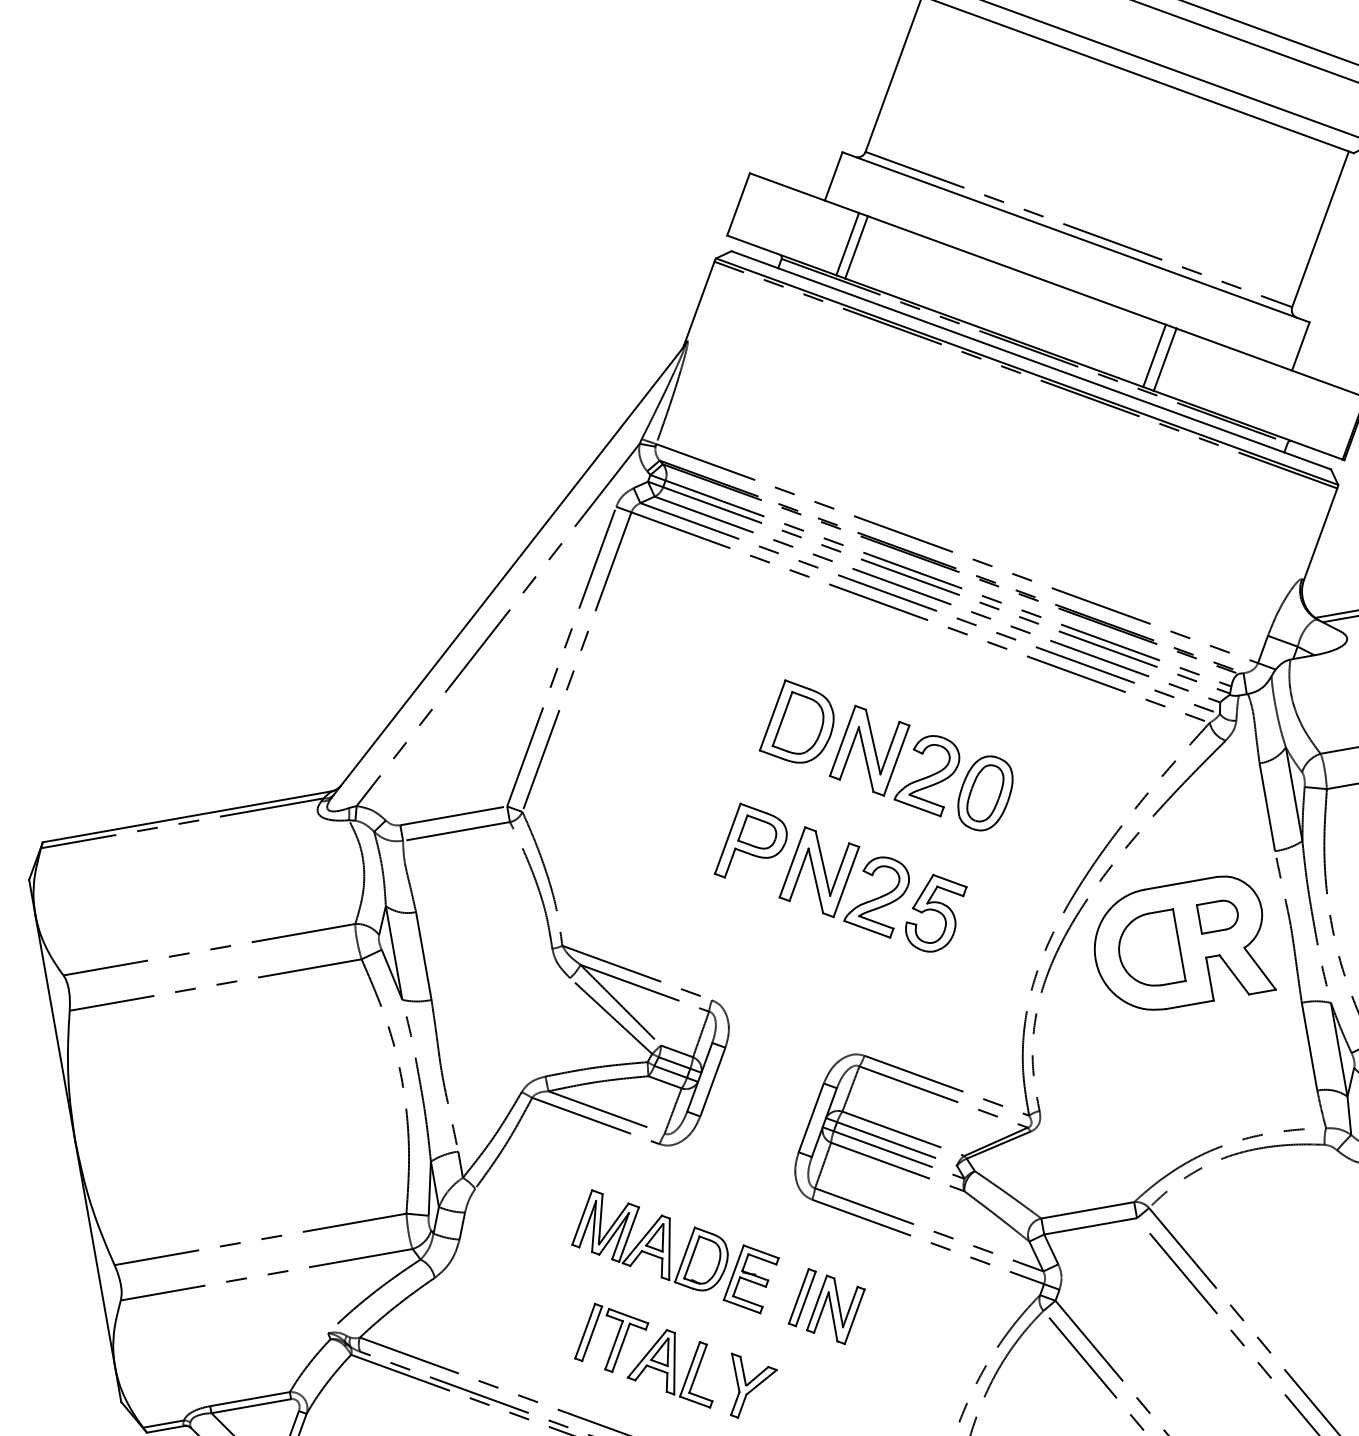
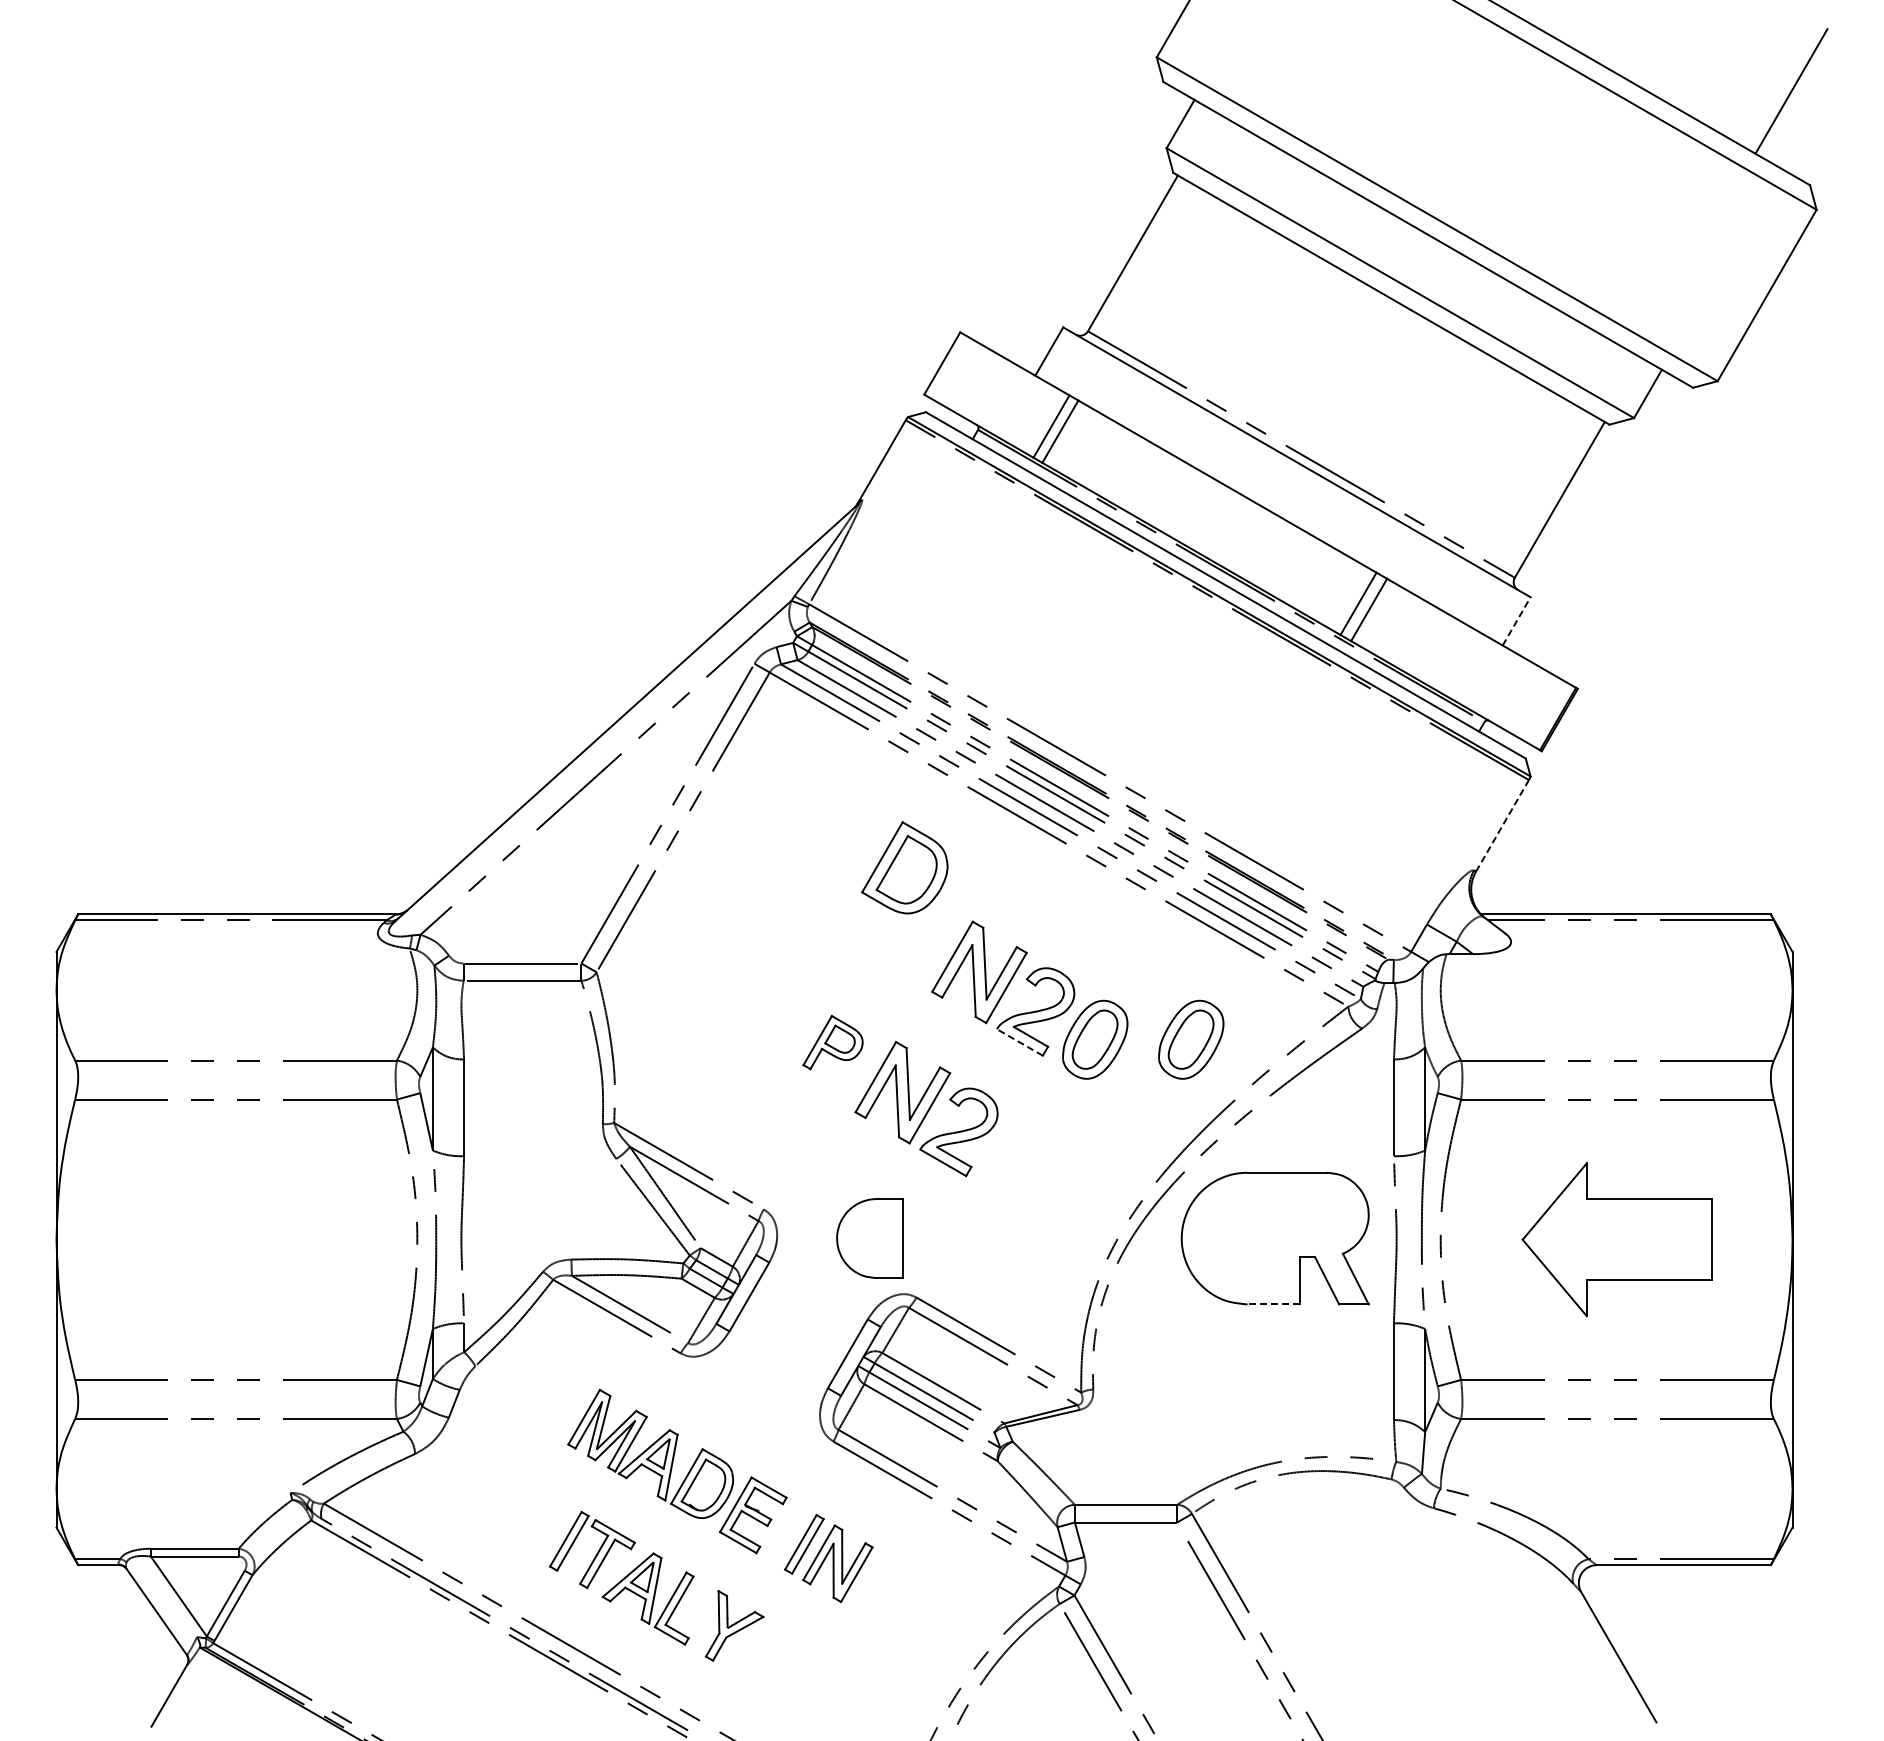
line: (1300, 346) -> (1516, 621), solid -> dashed
line: (1320, 533) -> (1502, 825), solid -> dashed
part: (794, 721) -> (904, 867), moved
part: (1072, 777) -> (1191, 1039), added
line: (917, 807) -> (1019, 1042), solid -> dashed
part: (747, 837) -> (832, 1042), size x0.7
part: (936, 912) -> (1020, 1157), removed
part: (1218, 915) -> (1321, 1214), removed
part: (1149, 950) -> (869, 1238), moved
line: (1189, 1005) -> (1273, 1304), solid -> dashed

